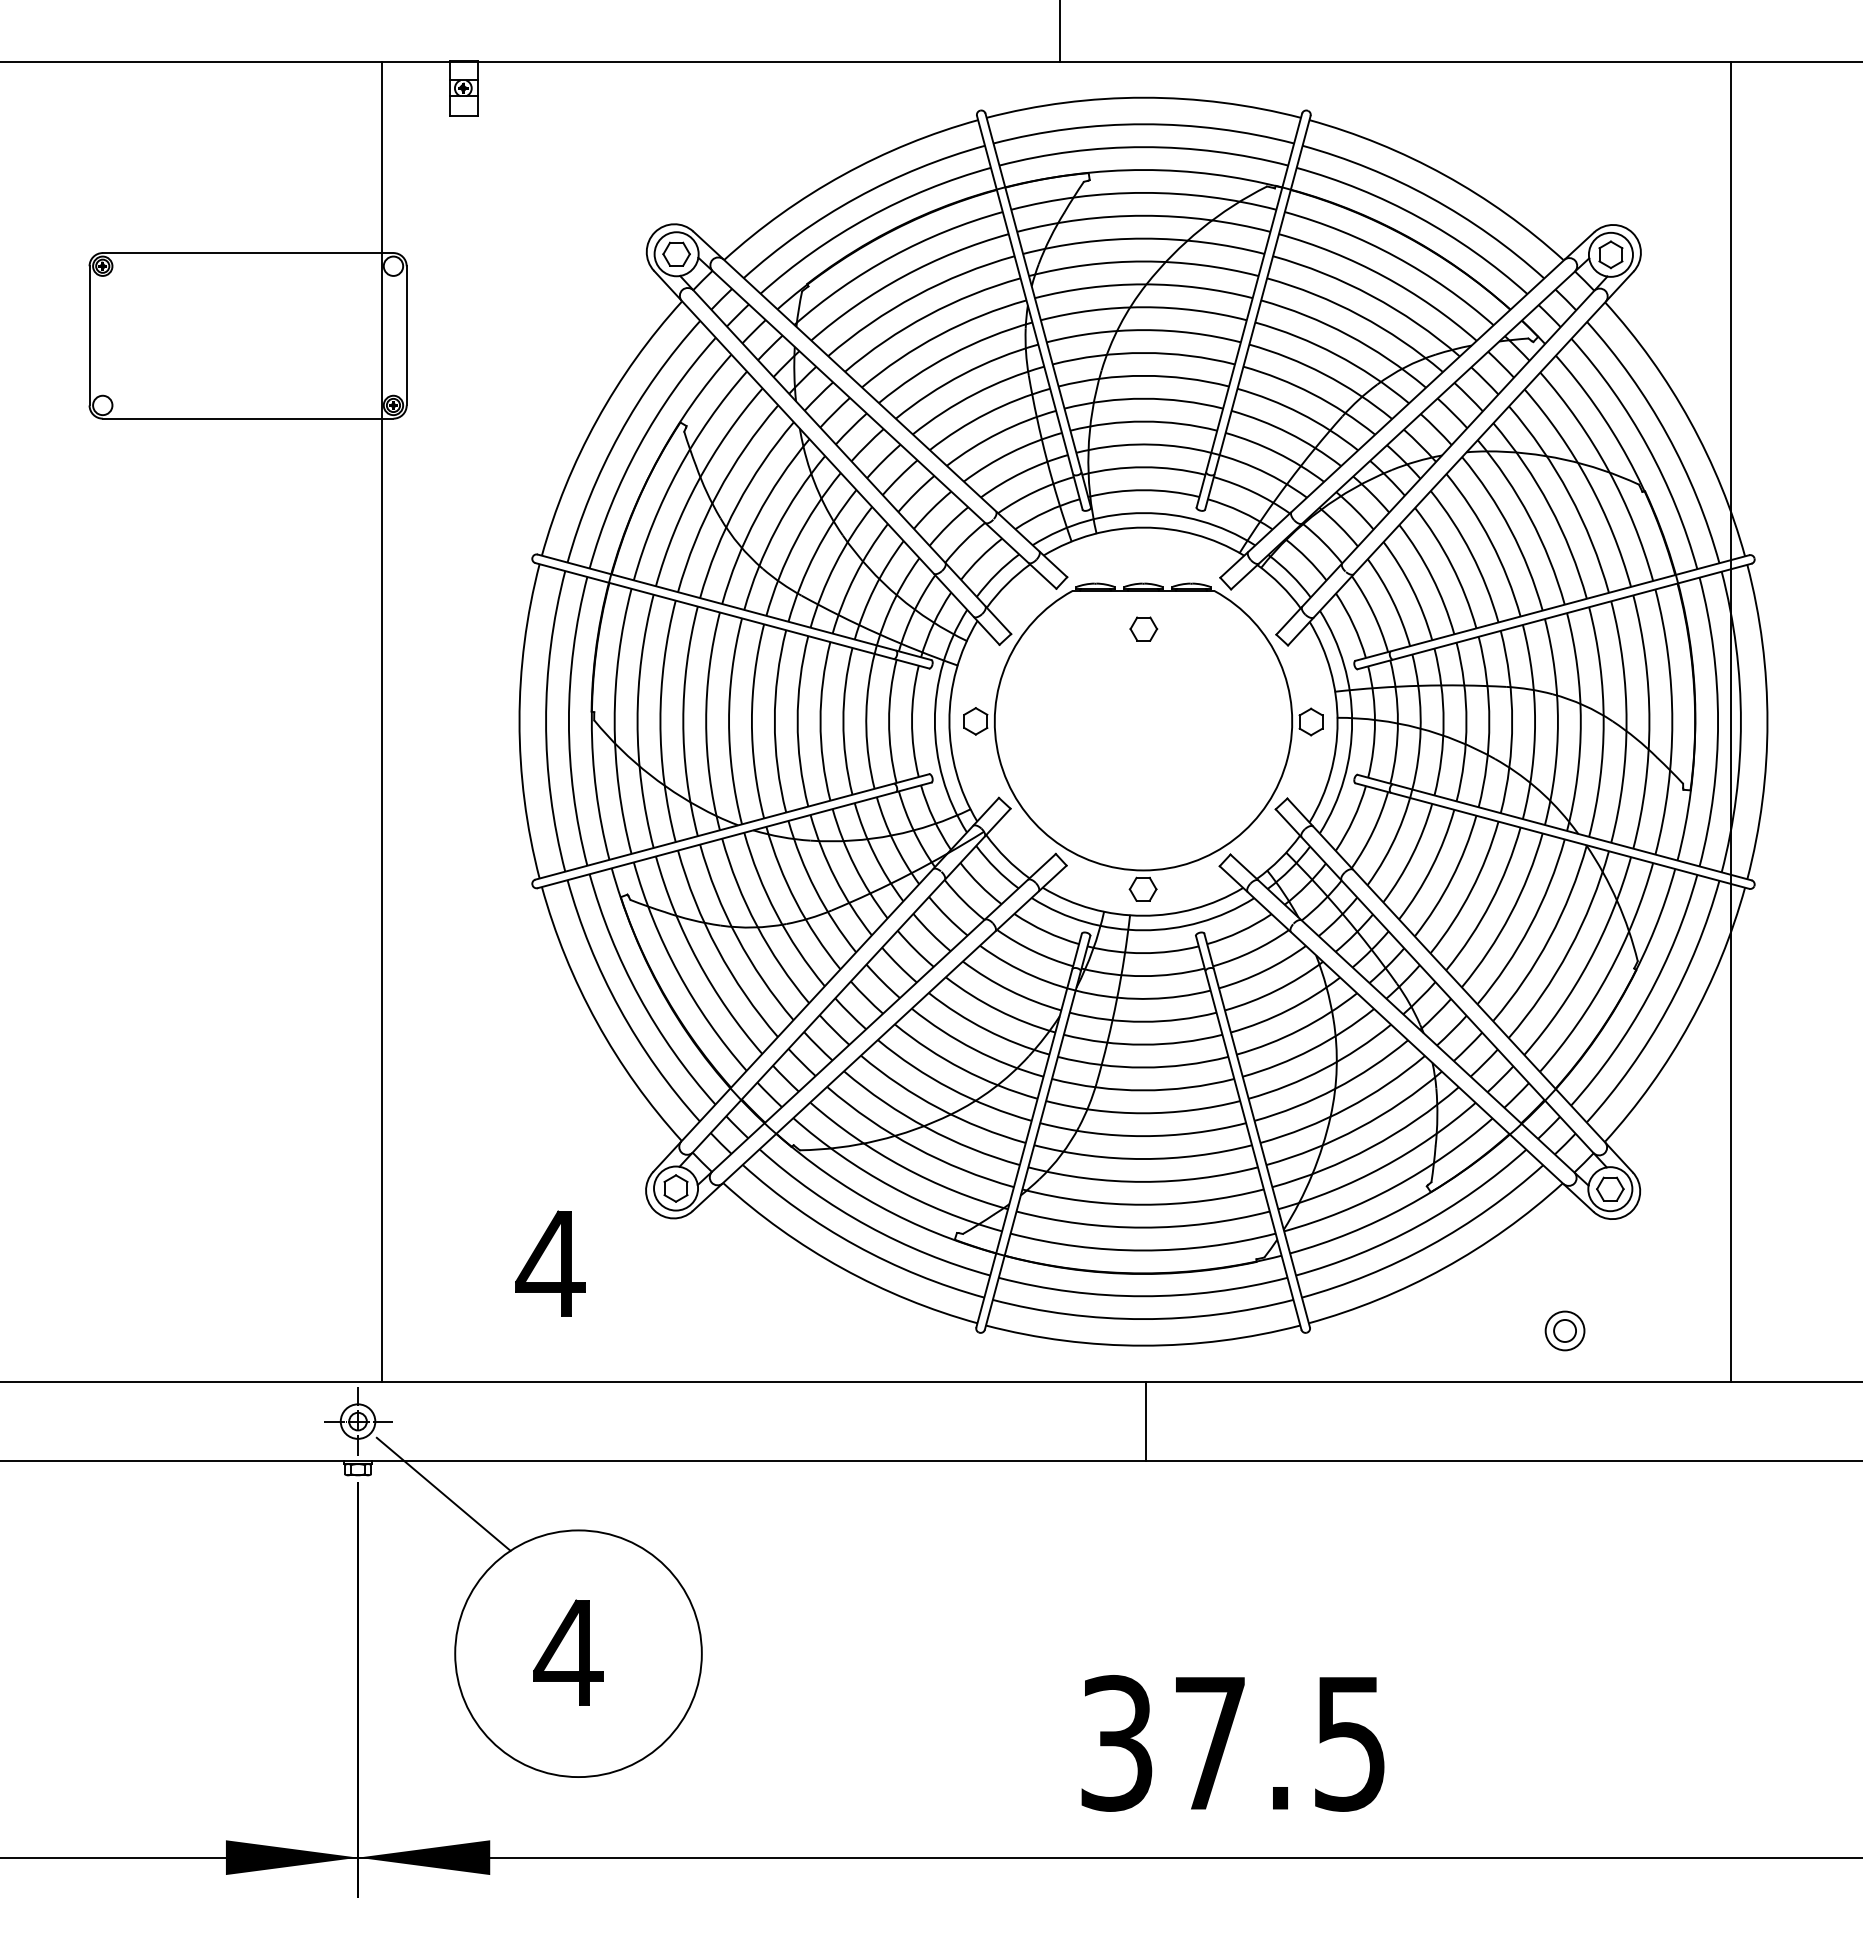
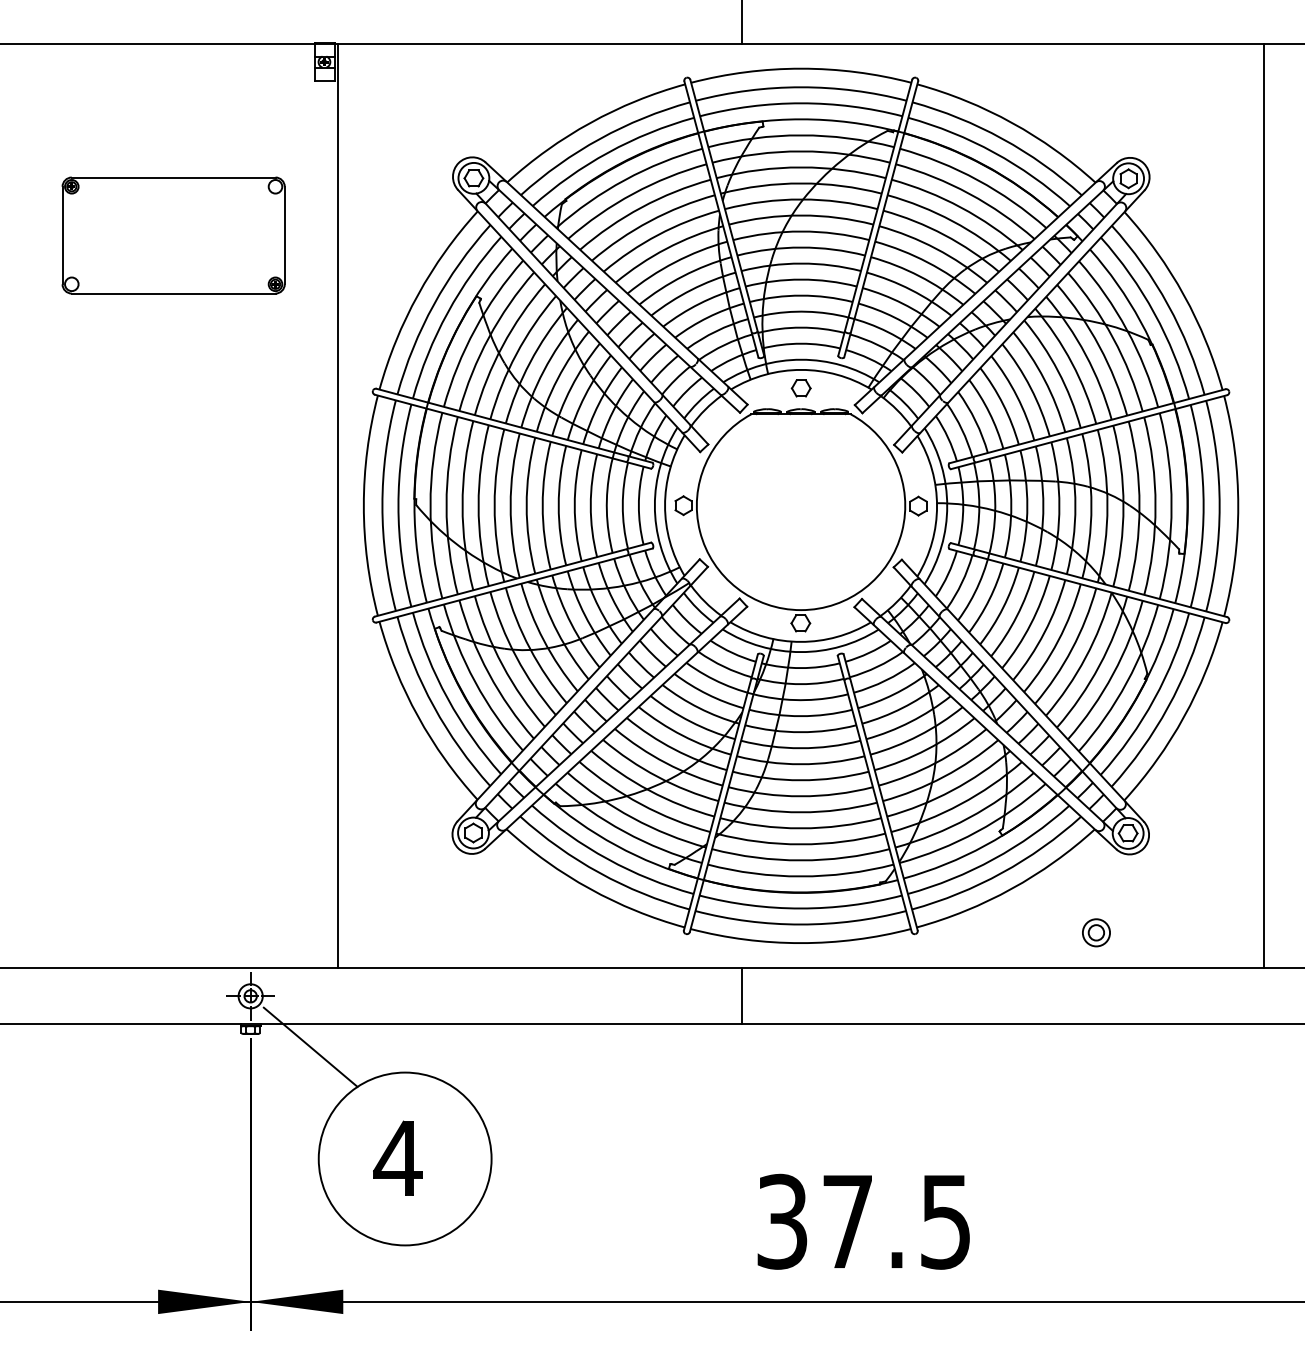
part: (1143, 628) -> (801, 388), moved
line: (382, 721) -> (337, 505), moved
line: (1730, 721) -> (1264, 505), moved
part: (550, 1263) -> (385, 885), removed
line: (1145, 1421) -> (742, 996), moved

